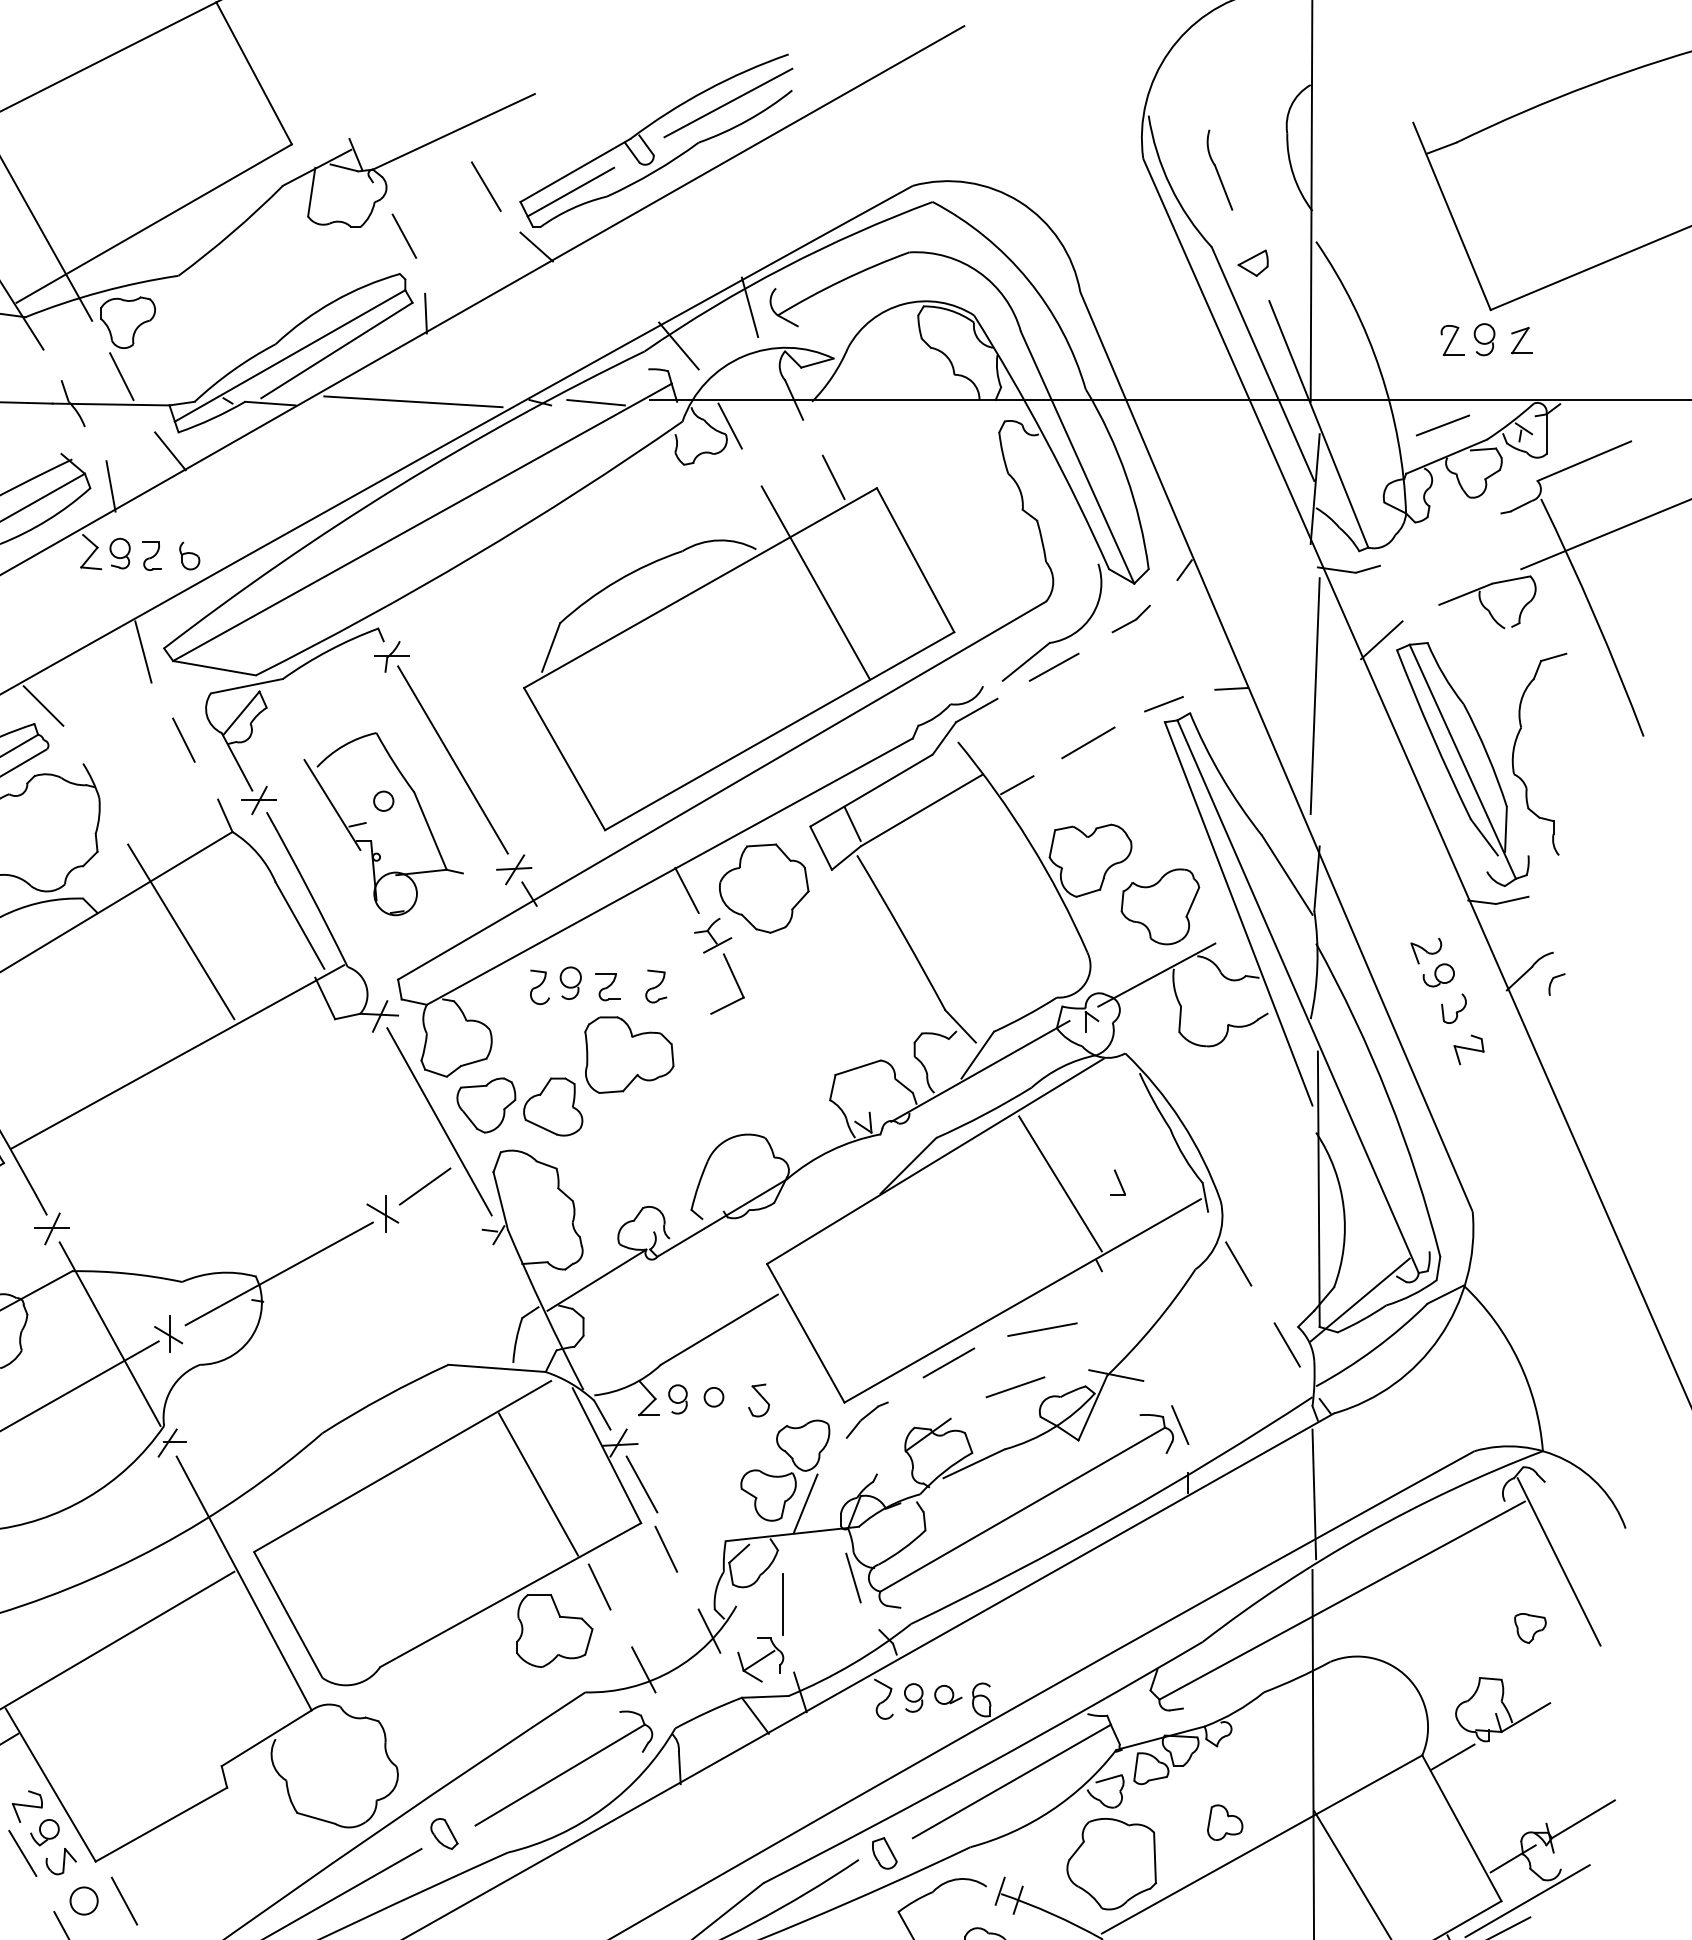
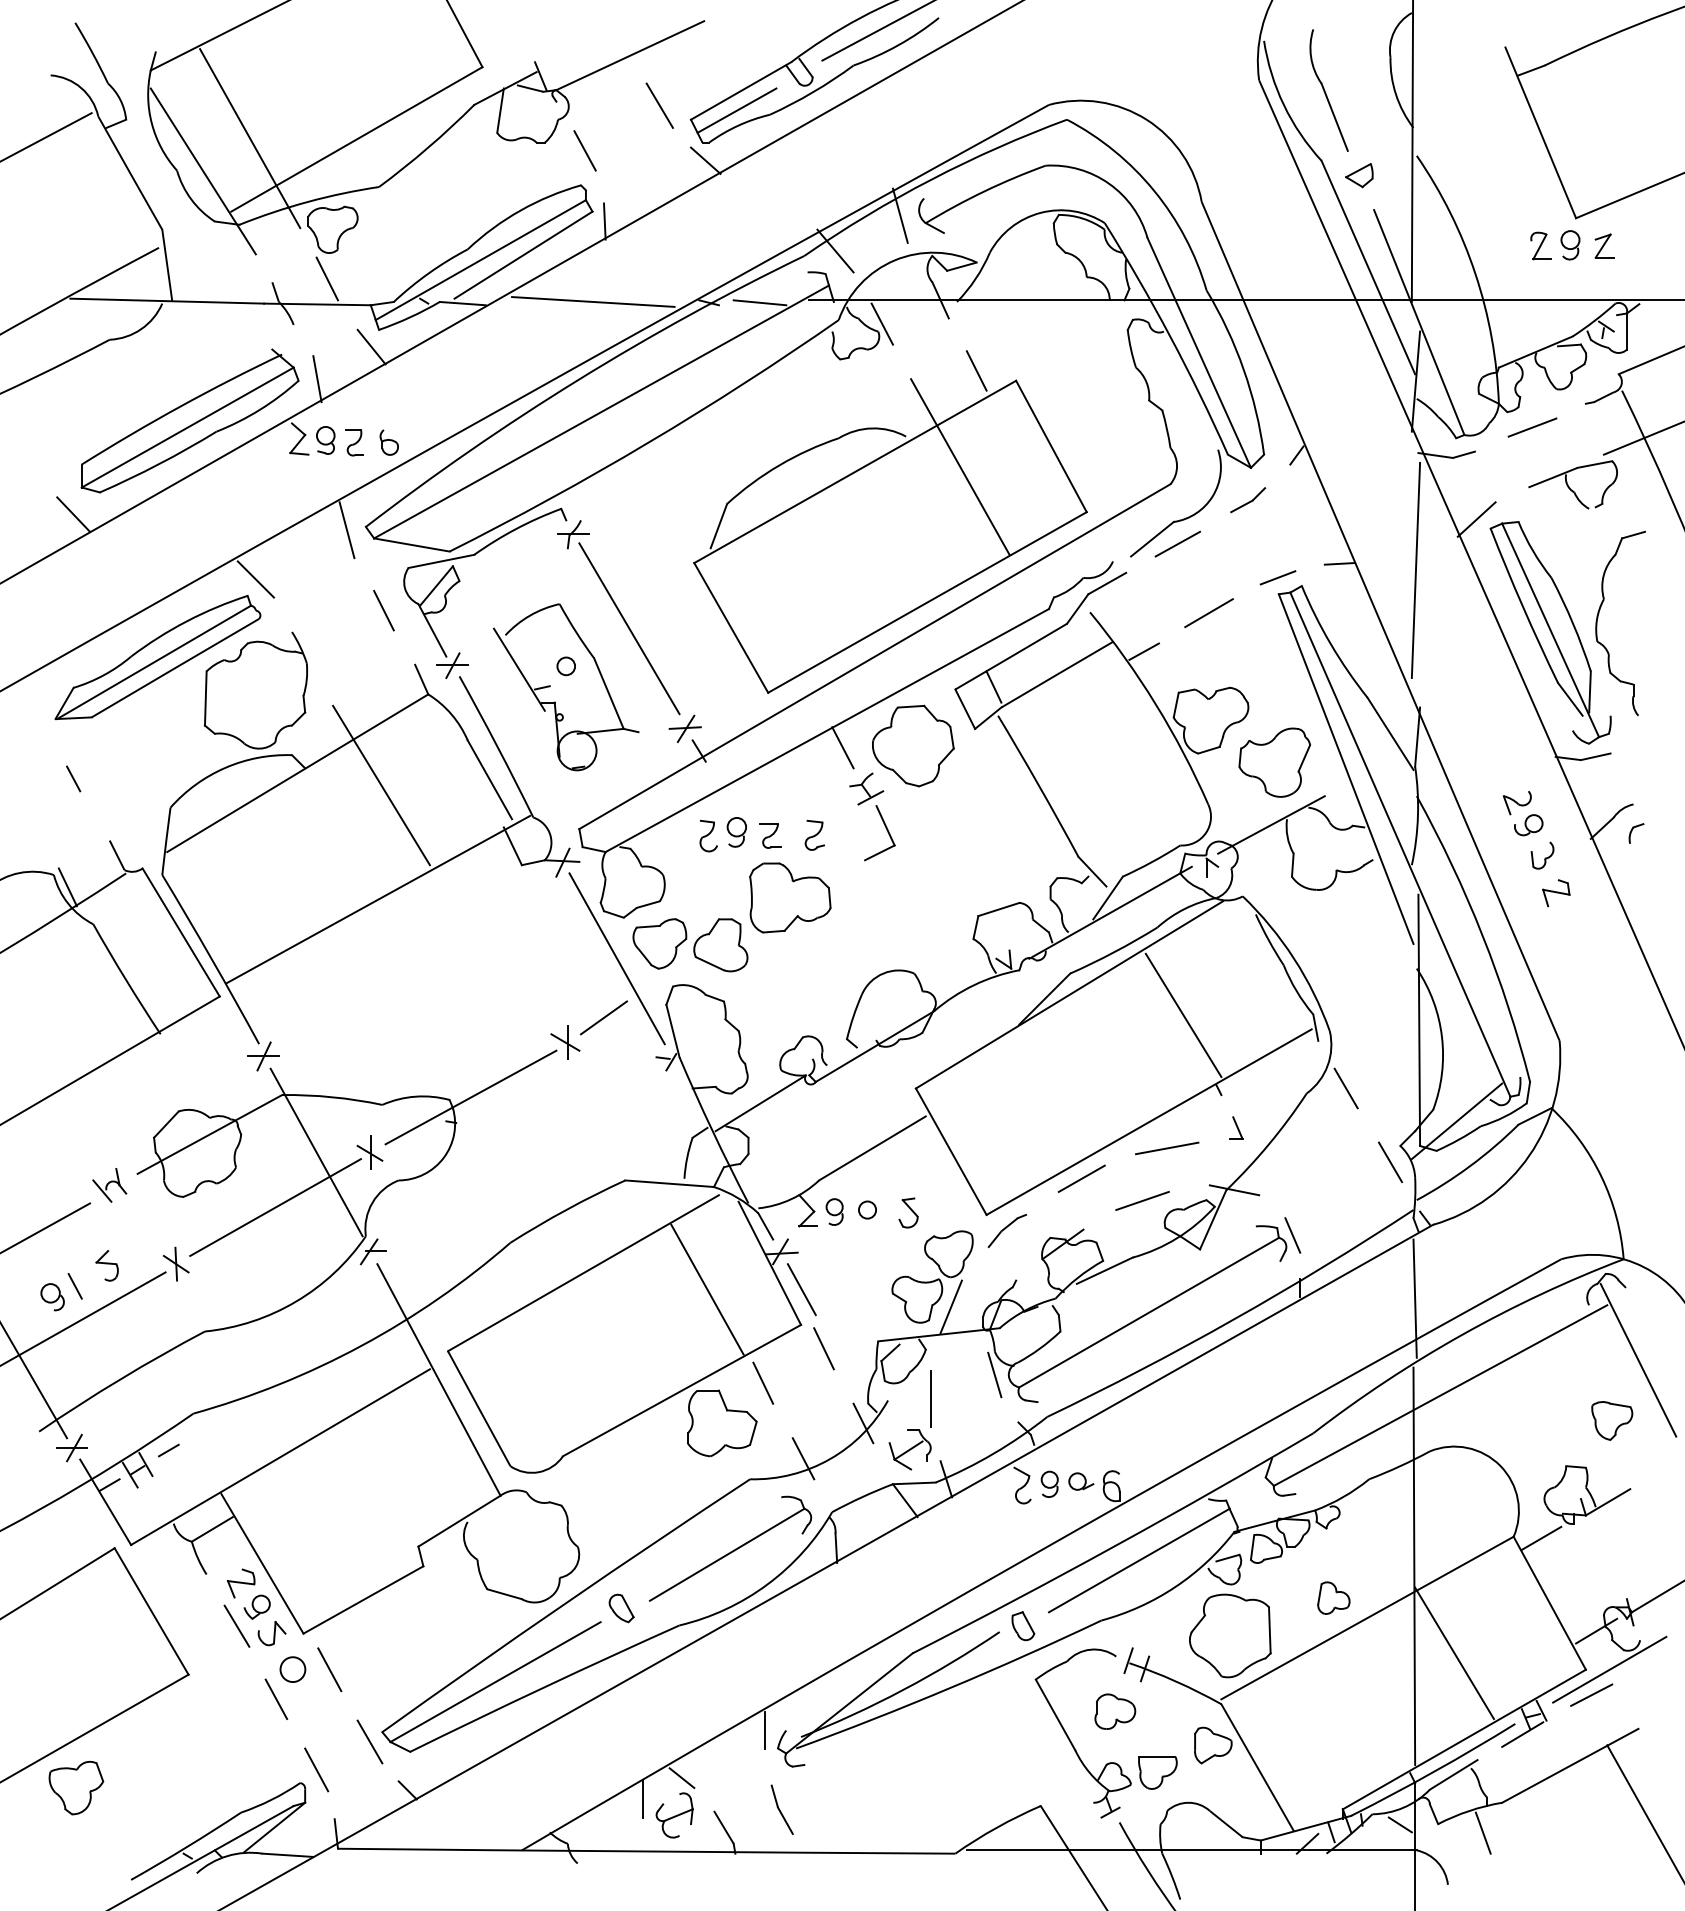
part: (1219, 169) -> (1328, 90), size x1.67
line: (1442, 425) -> (1532, 427), moved
part: (1118, 1181) -> (1236, 1127), moved
part: (1530, 1627) -> (1612, 1420), size x1.43

